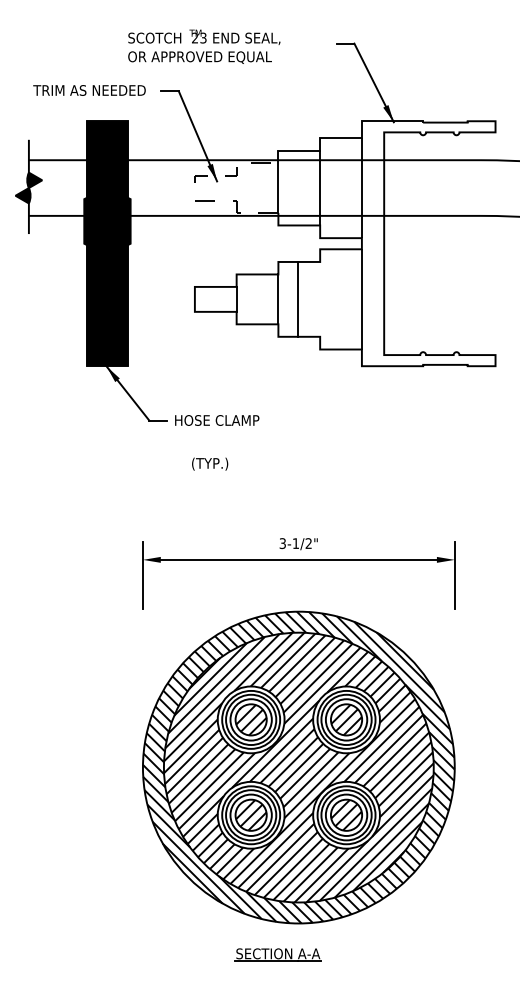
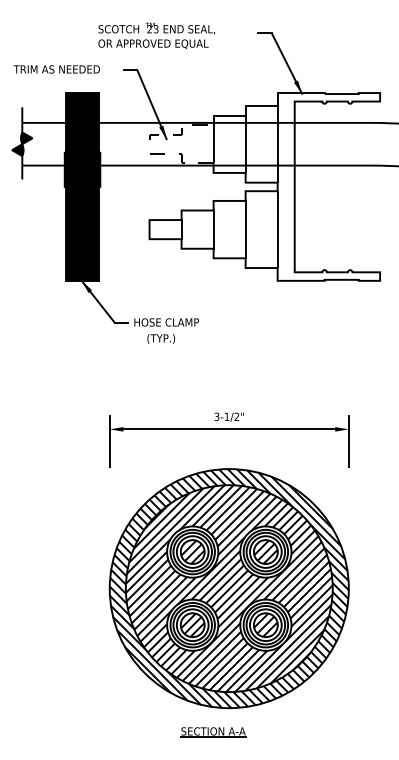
text: (89, 90) -> (56, 69), moved
line: (297, 299) -> (245, 229), moved
text: (210, 463) -> (161, 338), moved

